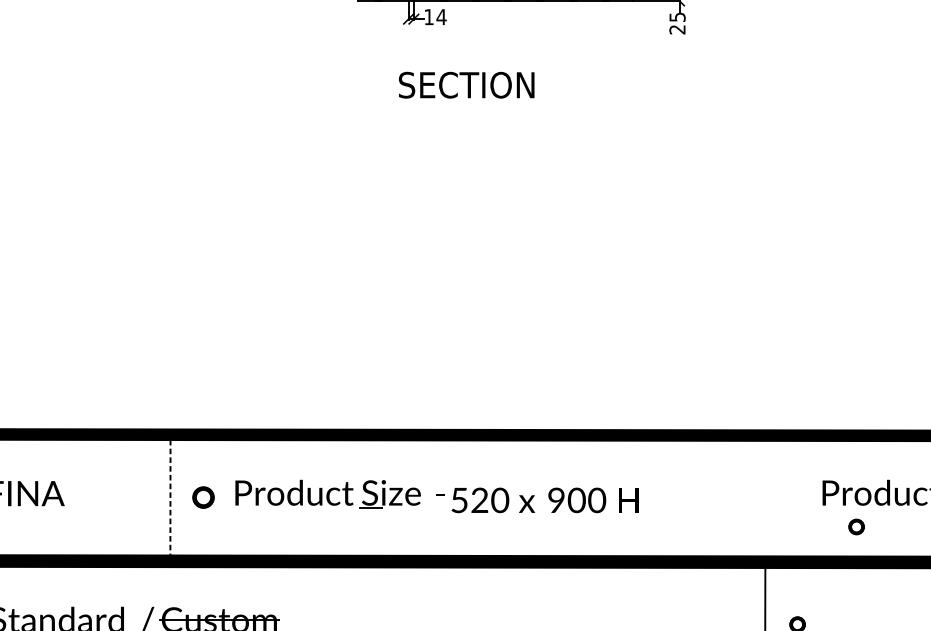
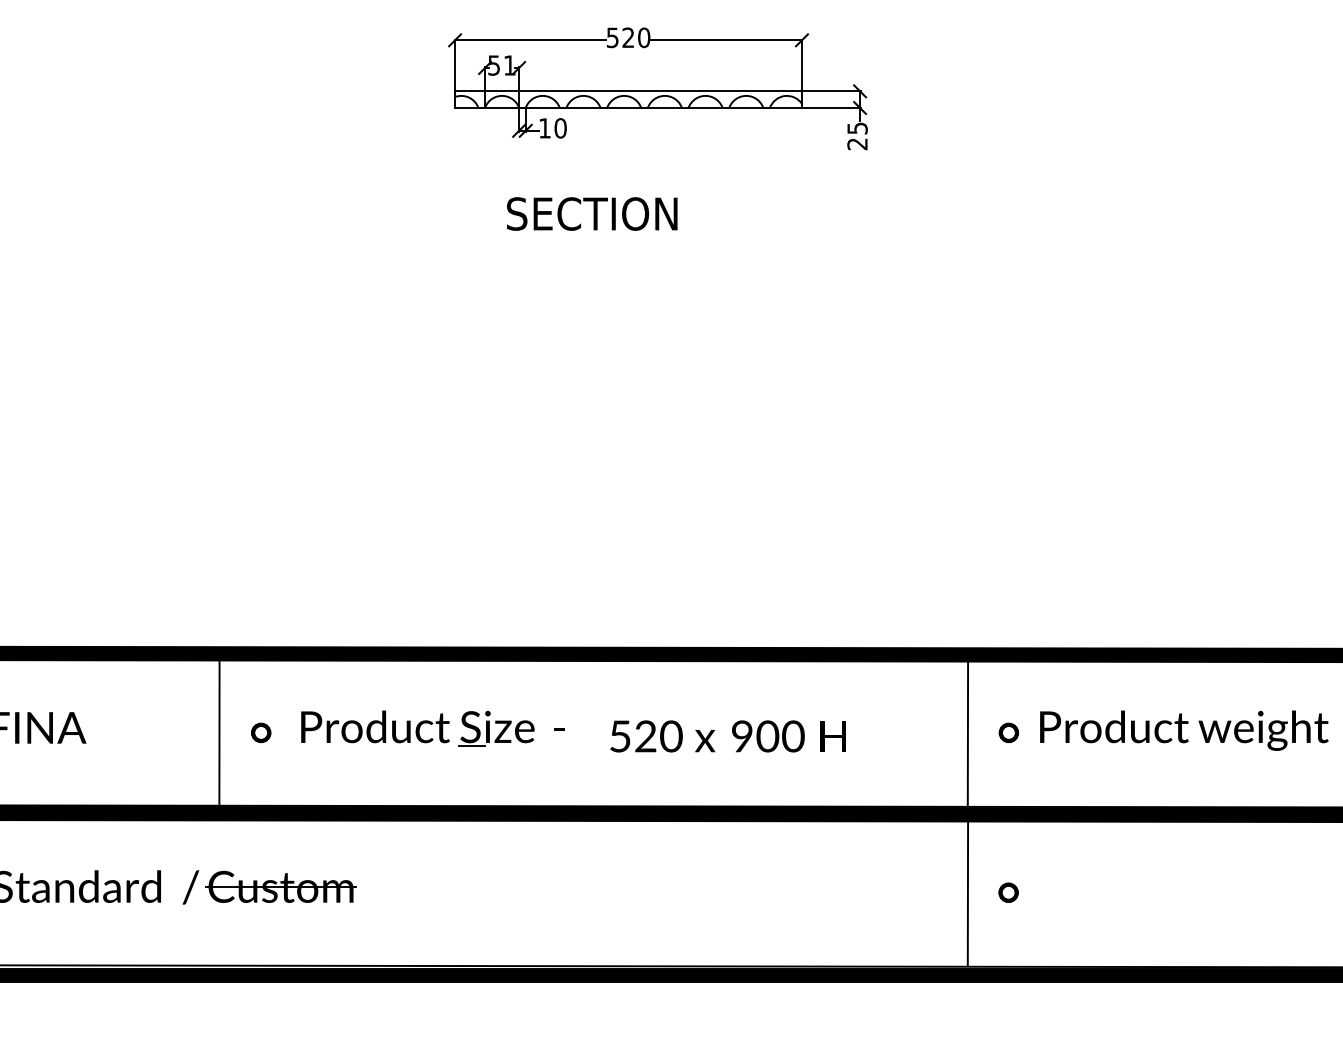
text: (441, 17) -> (560, 128), 14 -> 10
line: (170, 497) -> (219, 732), dashed -> solid
part: (203, 497) -> (261, 732), size x0.71
line: (764, 497) -> (967, 732), added
text: (544, 500) -> (727, 736), moved
part: (856, 526) -> (1008, 732), moved

